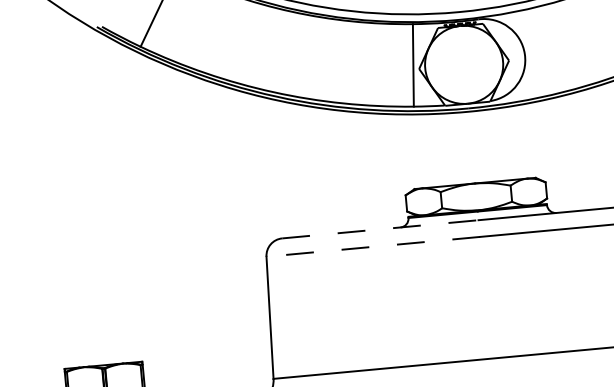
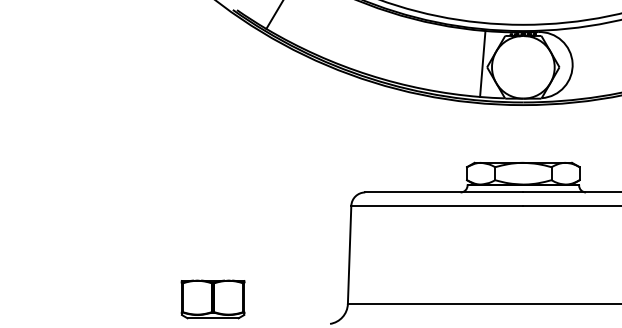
line: (380, 229) -> (444, 192), dashed -> solid
line: (372, 246) -> (436, 205), dashed -> solid

